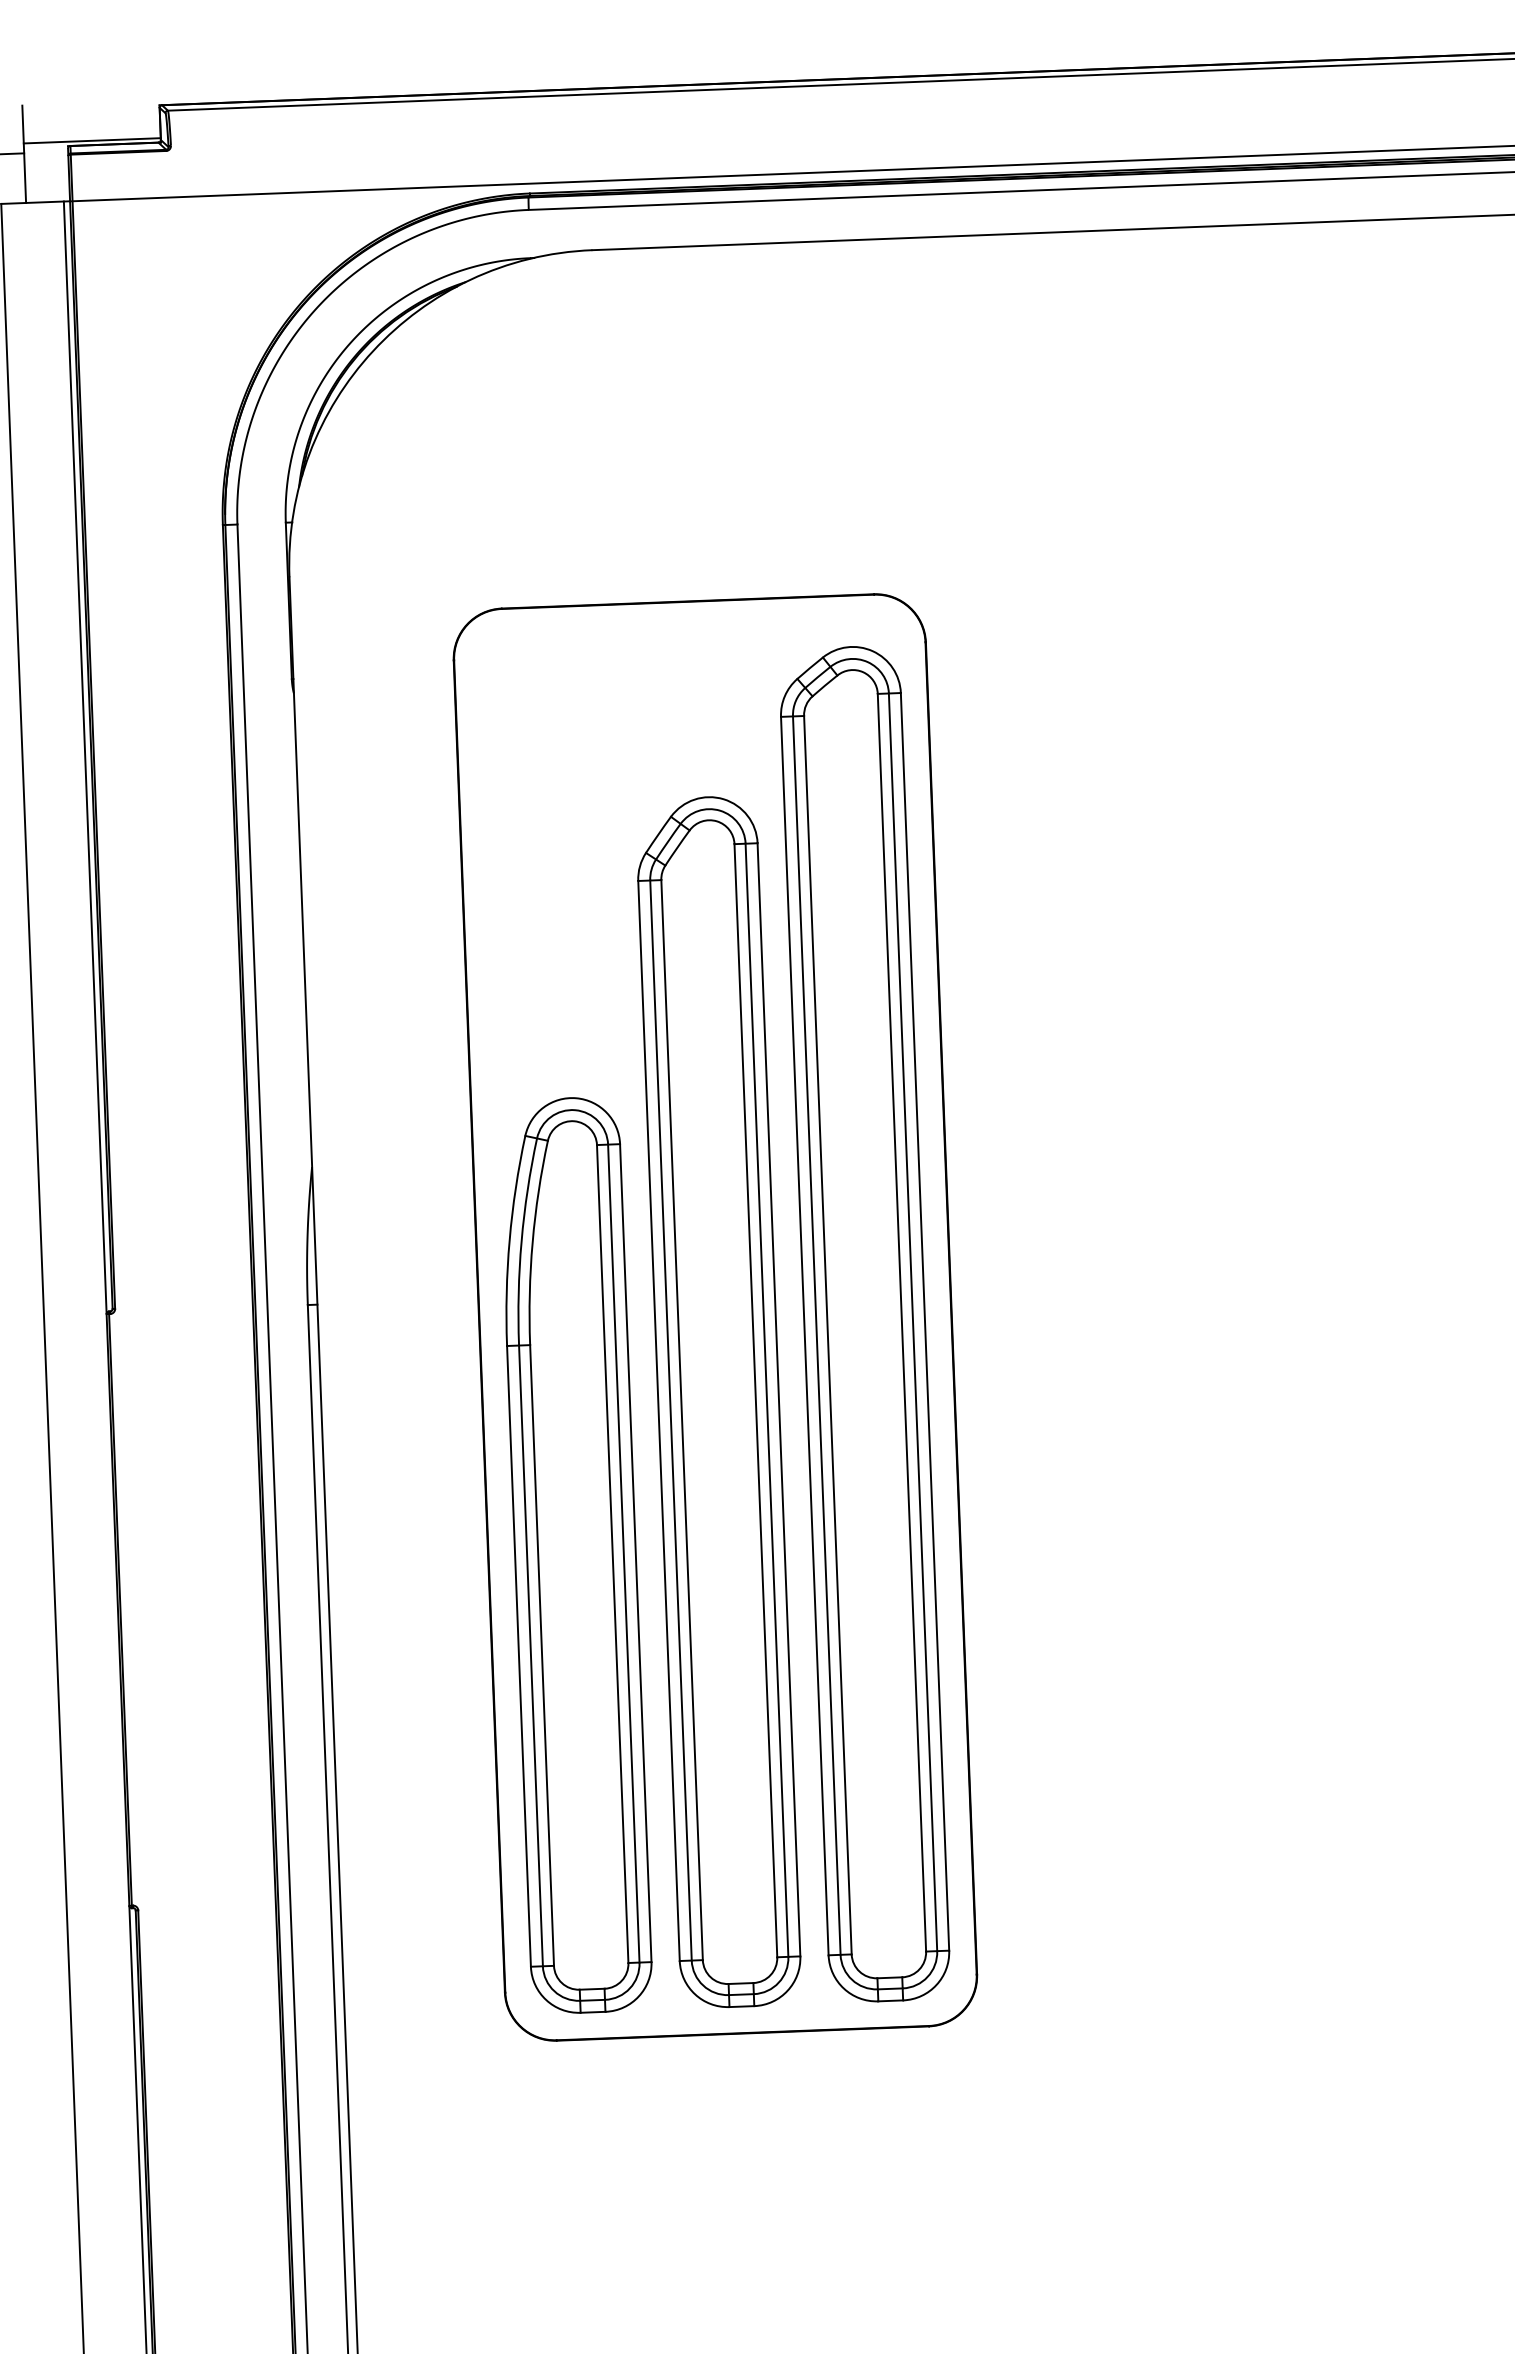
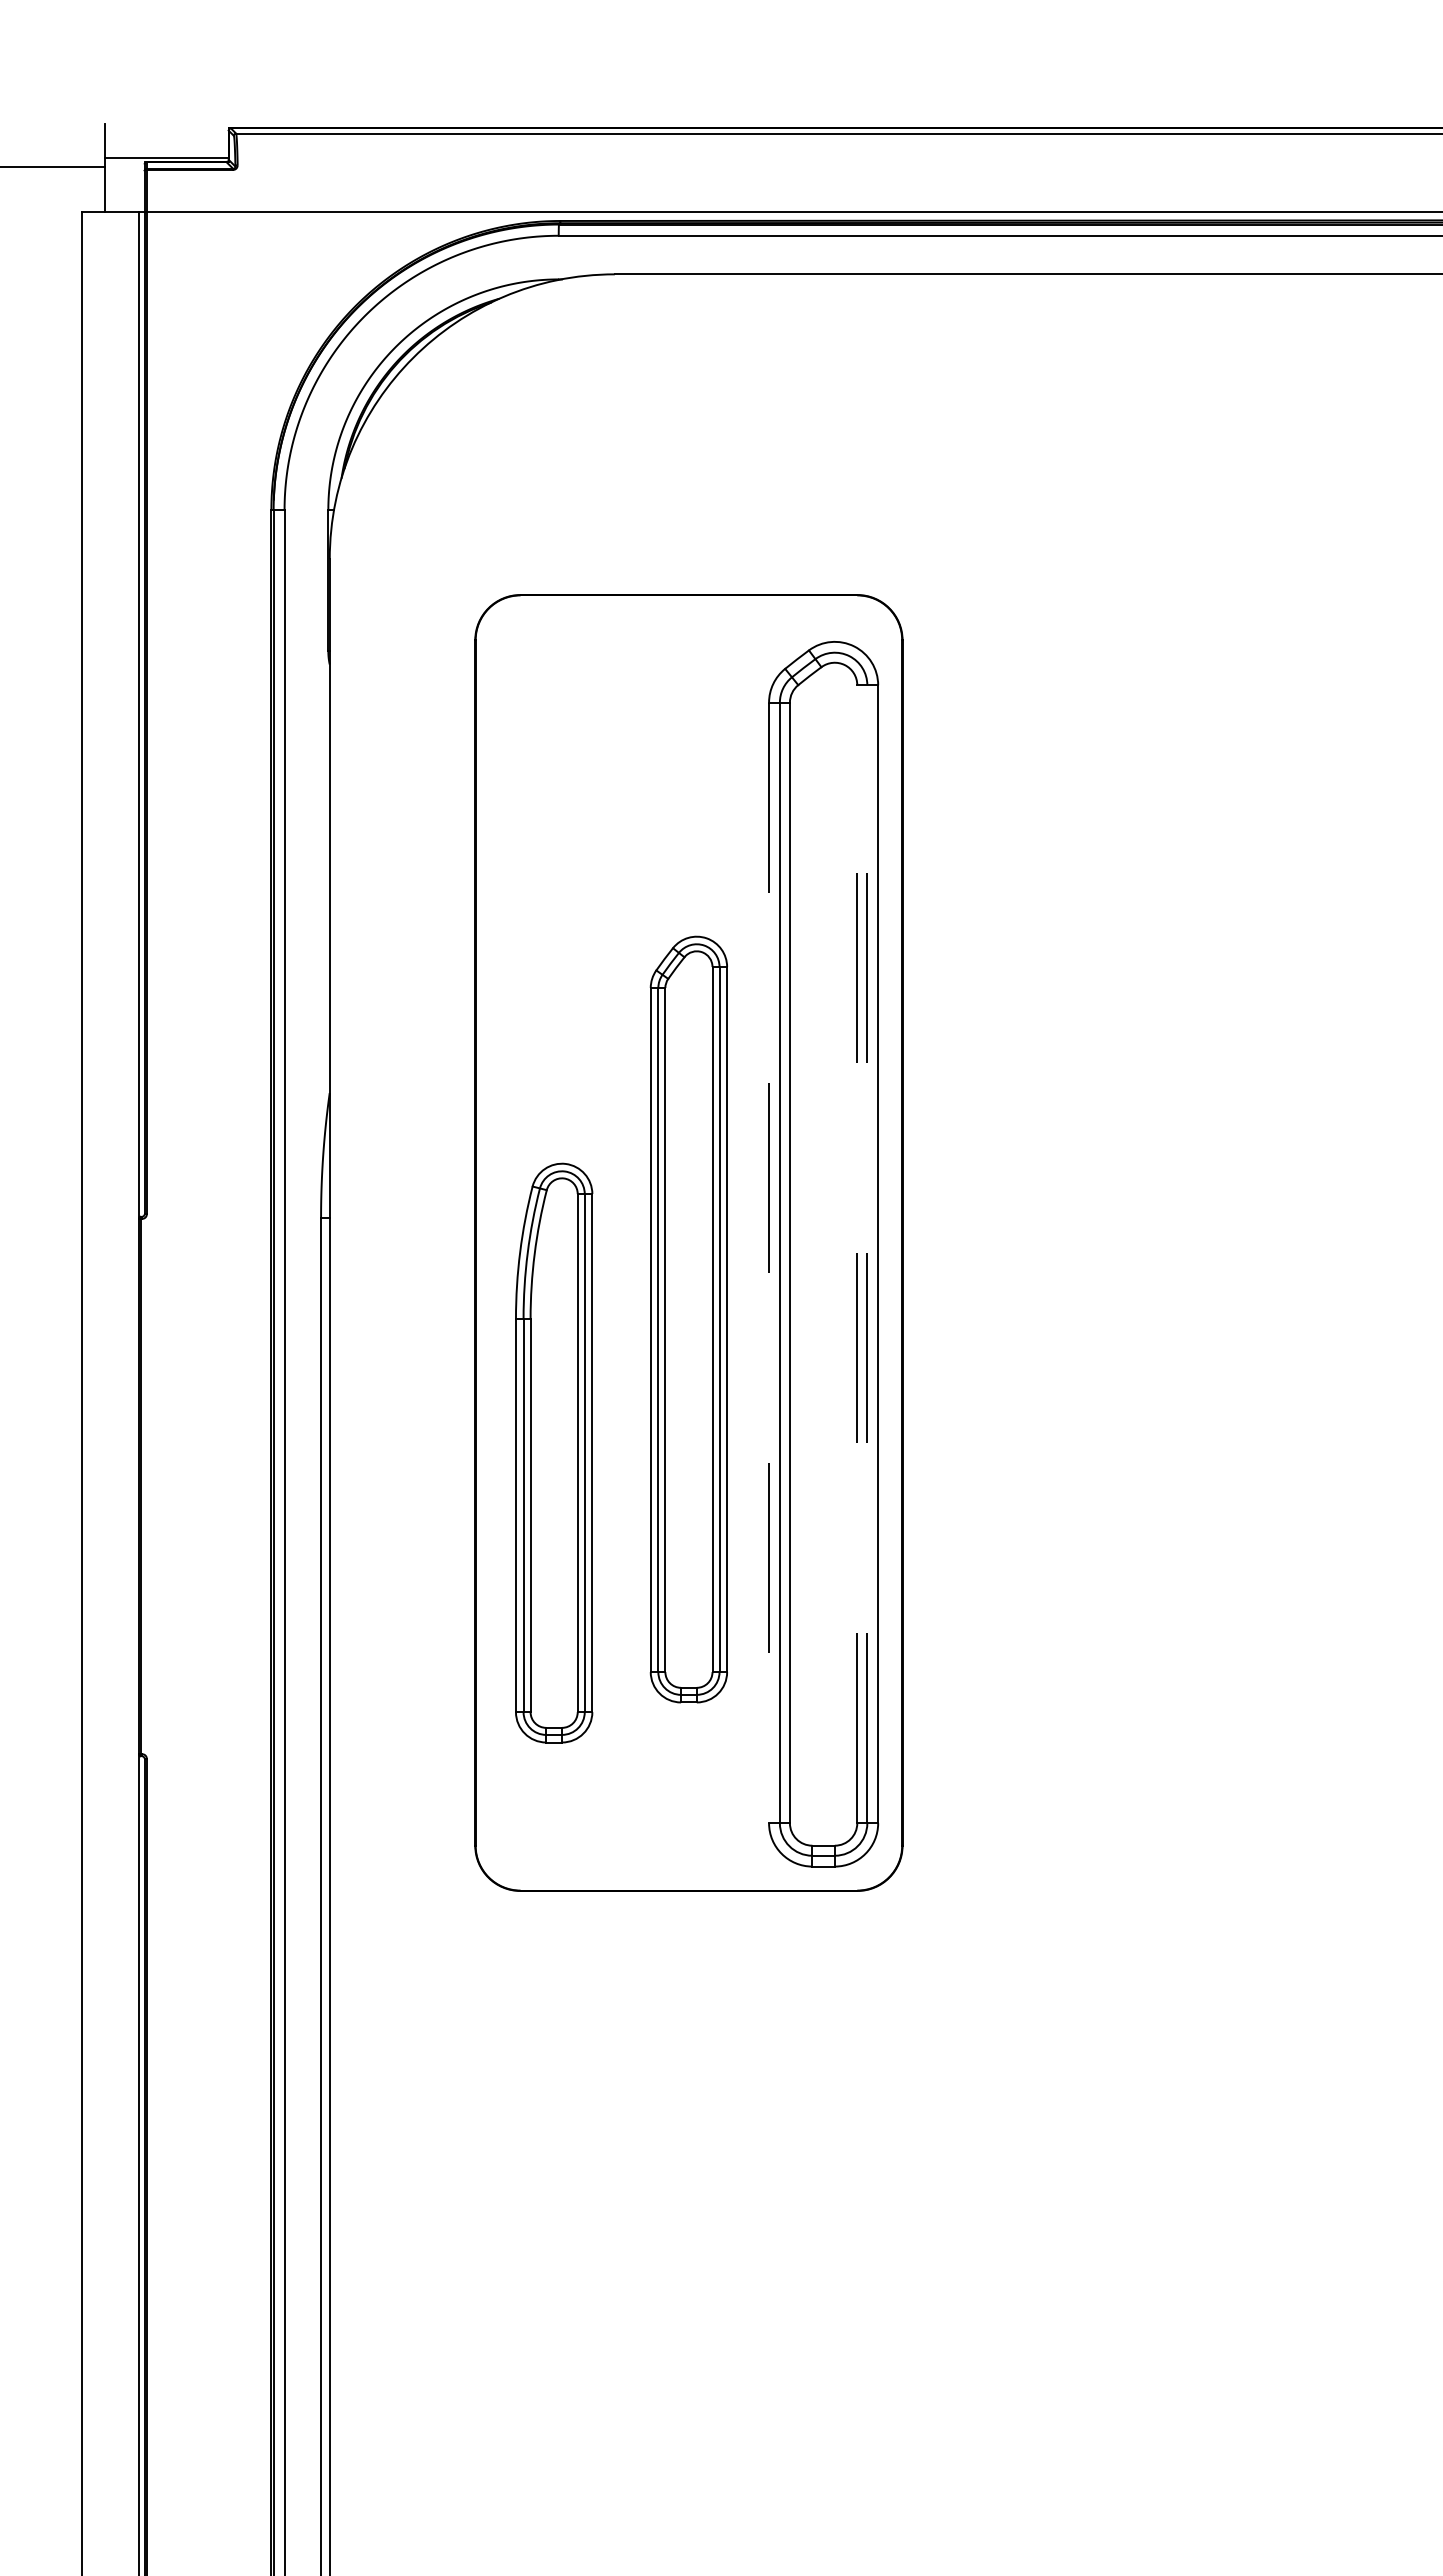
line: (902, 1321) -> (857, 1253), solid -> dashed
line: (913, 1321) -> (867, 1253), solid -> dashed
line: (805, 1336) -> (769, 1263), solid -> dashed
part: (718, 1402) -> (688, 1319), size x0.7
part: (574, 1554) -> (553, 1452), size x0.7

